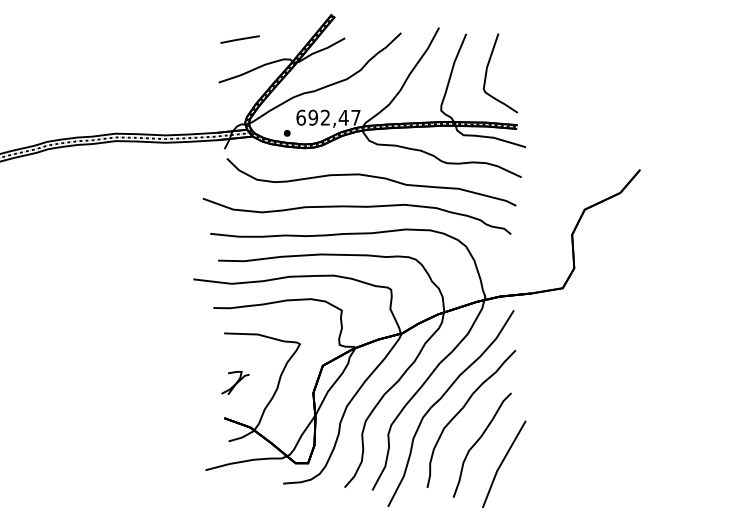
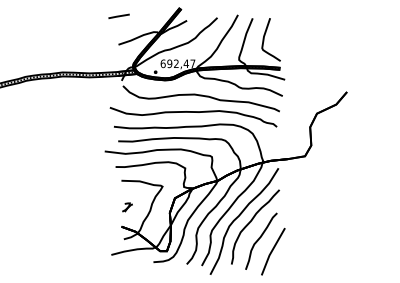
line: (238, 37) -> (118, 15), moved
part: (235, 382) -> (127, 207), size x0.7

